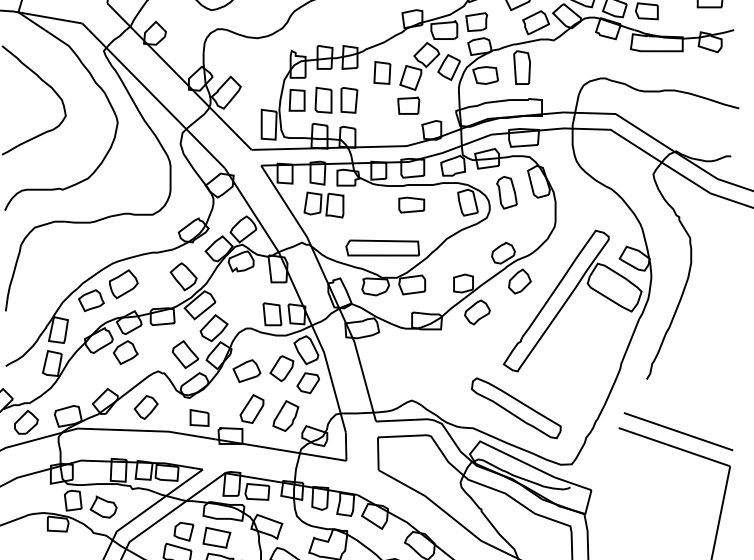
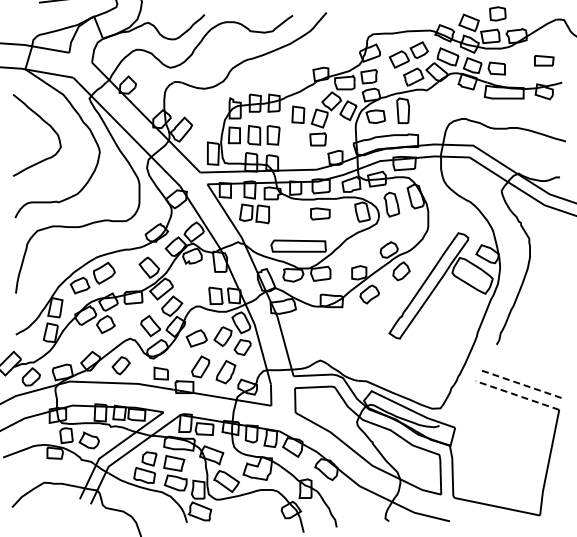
part: (515, 408) -> (398, 366), removed
line: (678, 431) -> (520, 383), solid -> dashed
line: (674, 447) -> (517, 395), solid -> dashed

